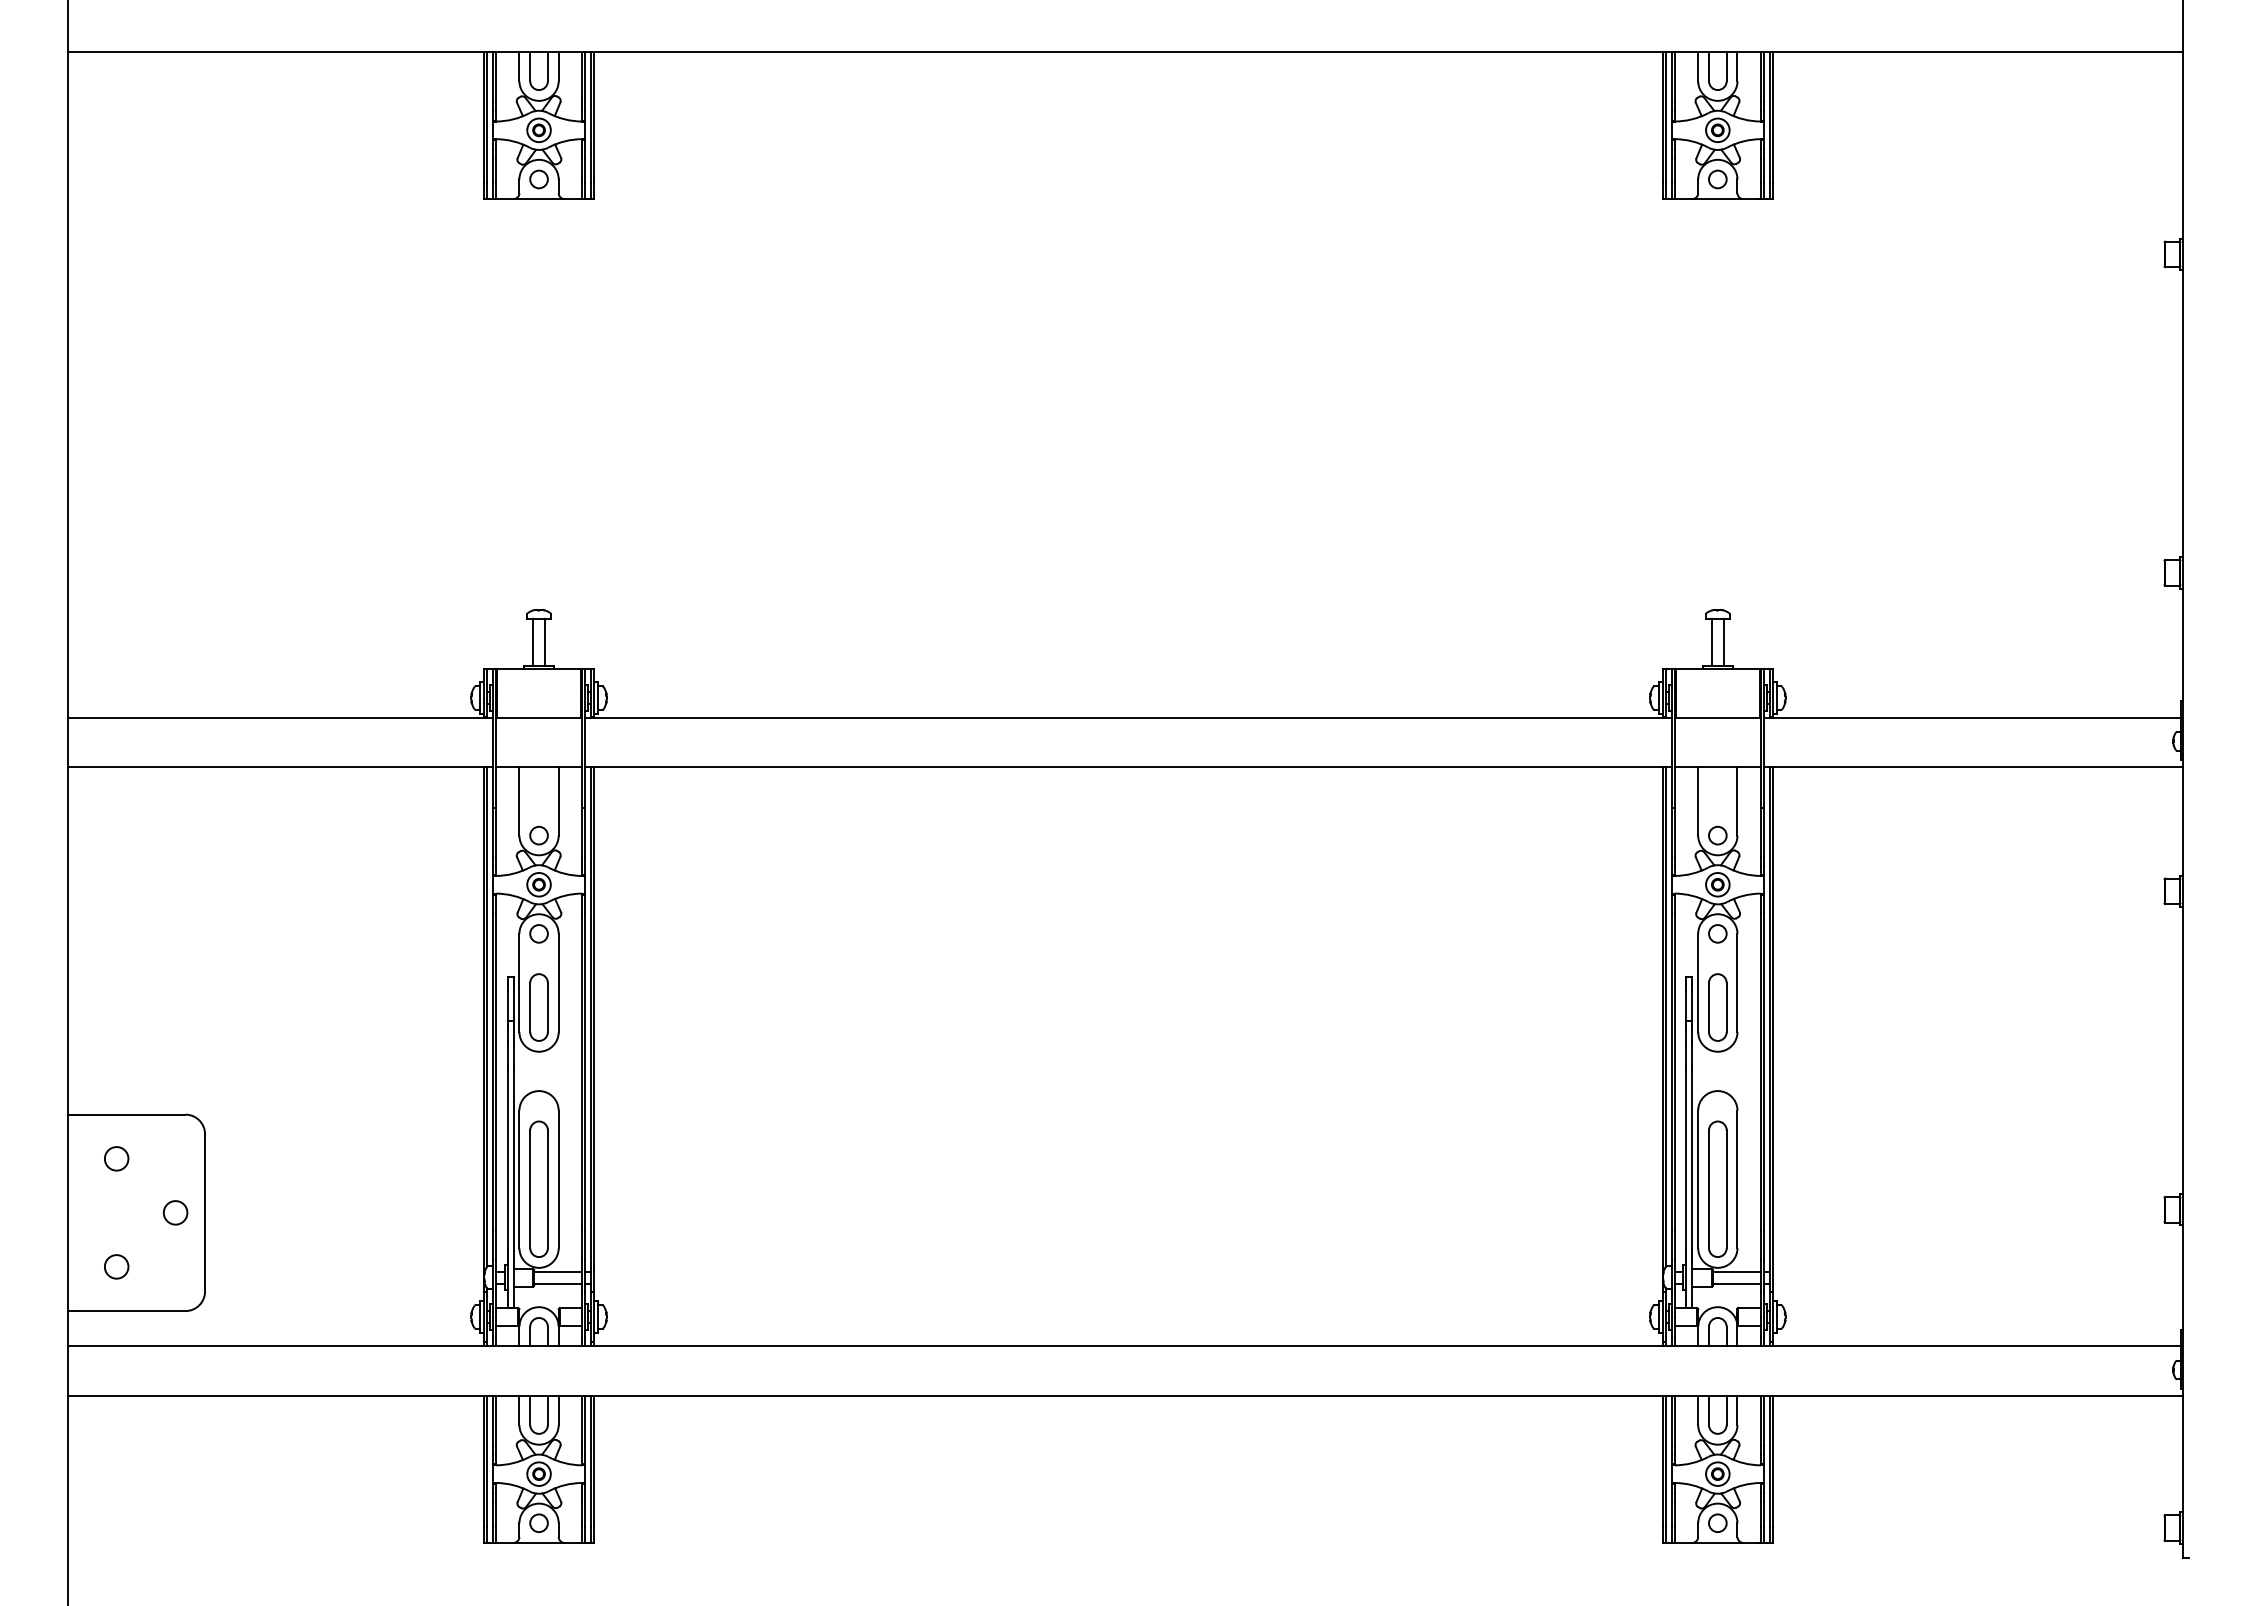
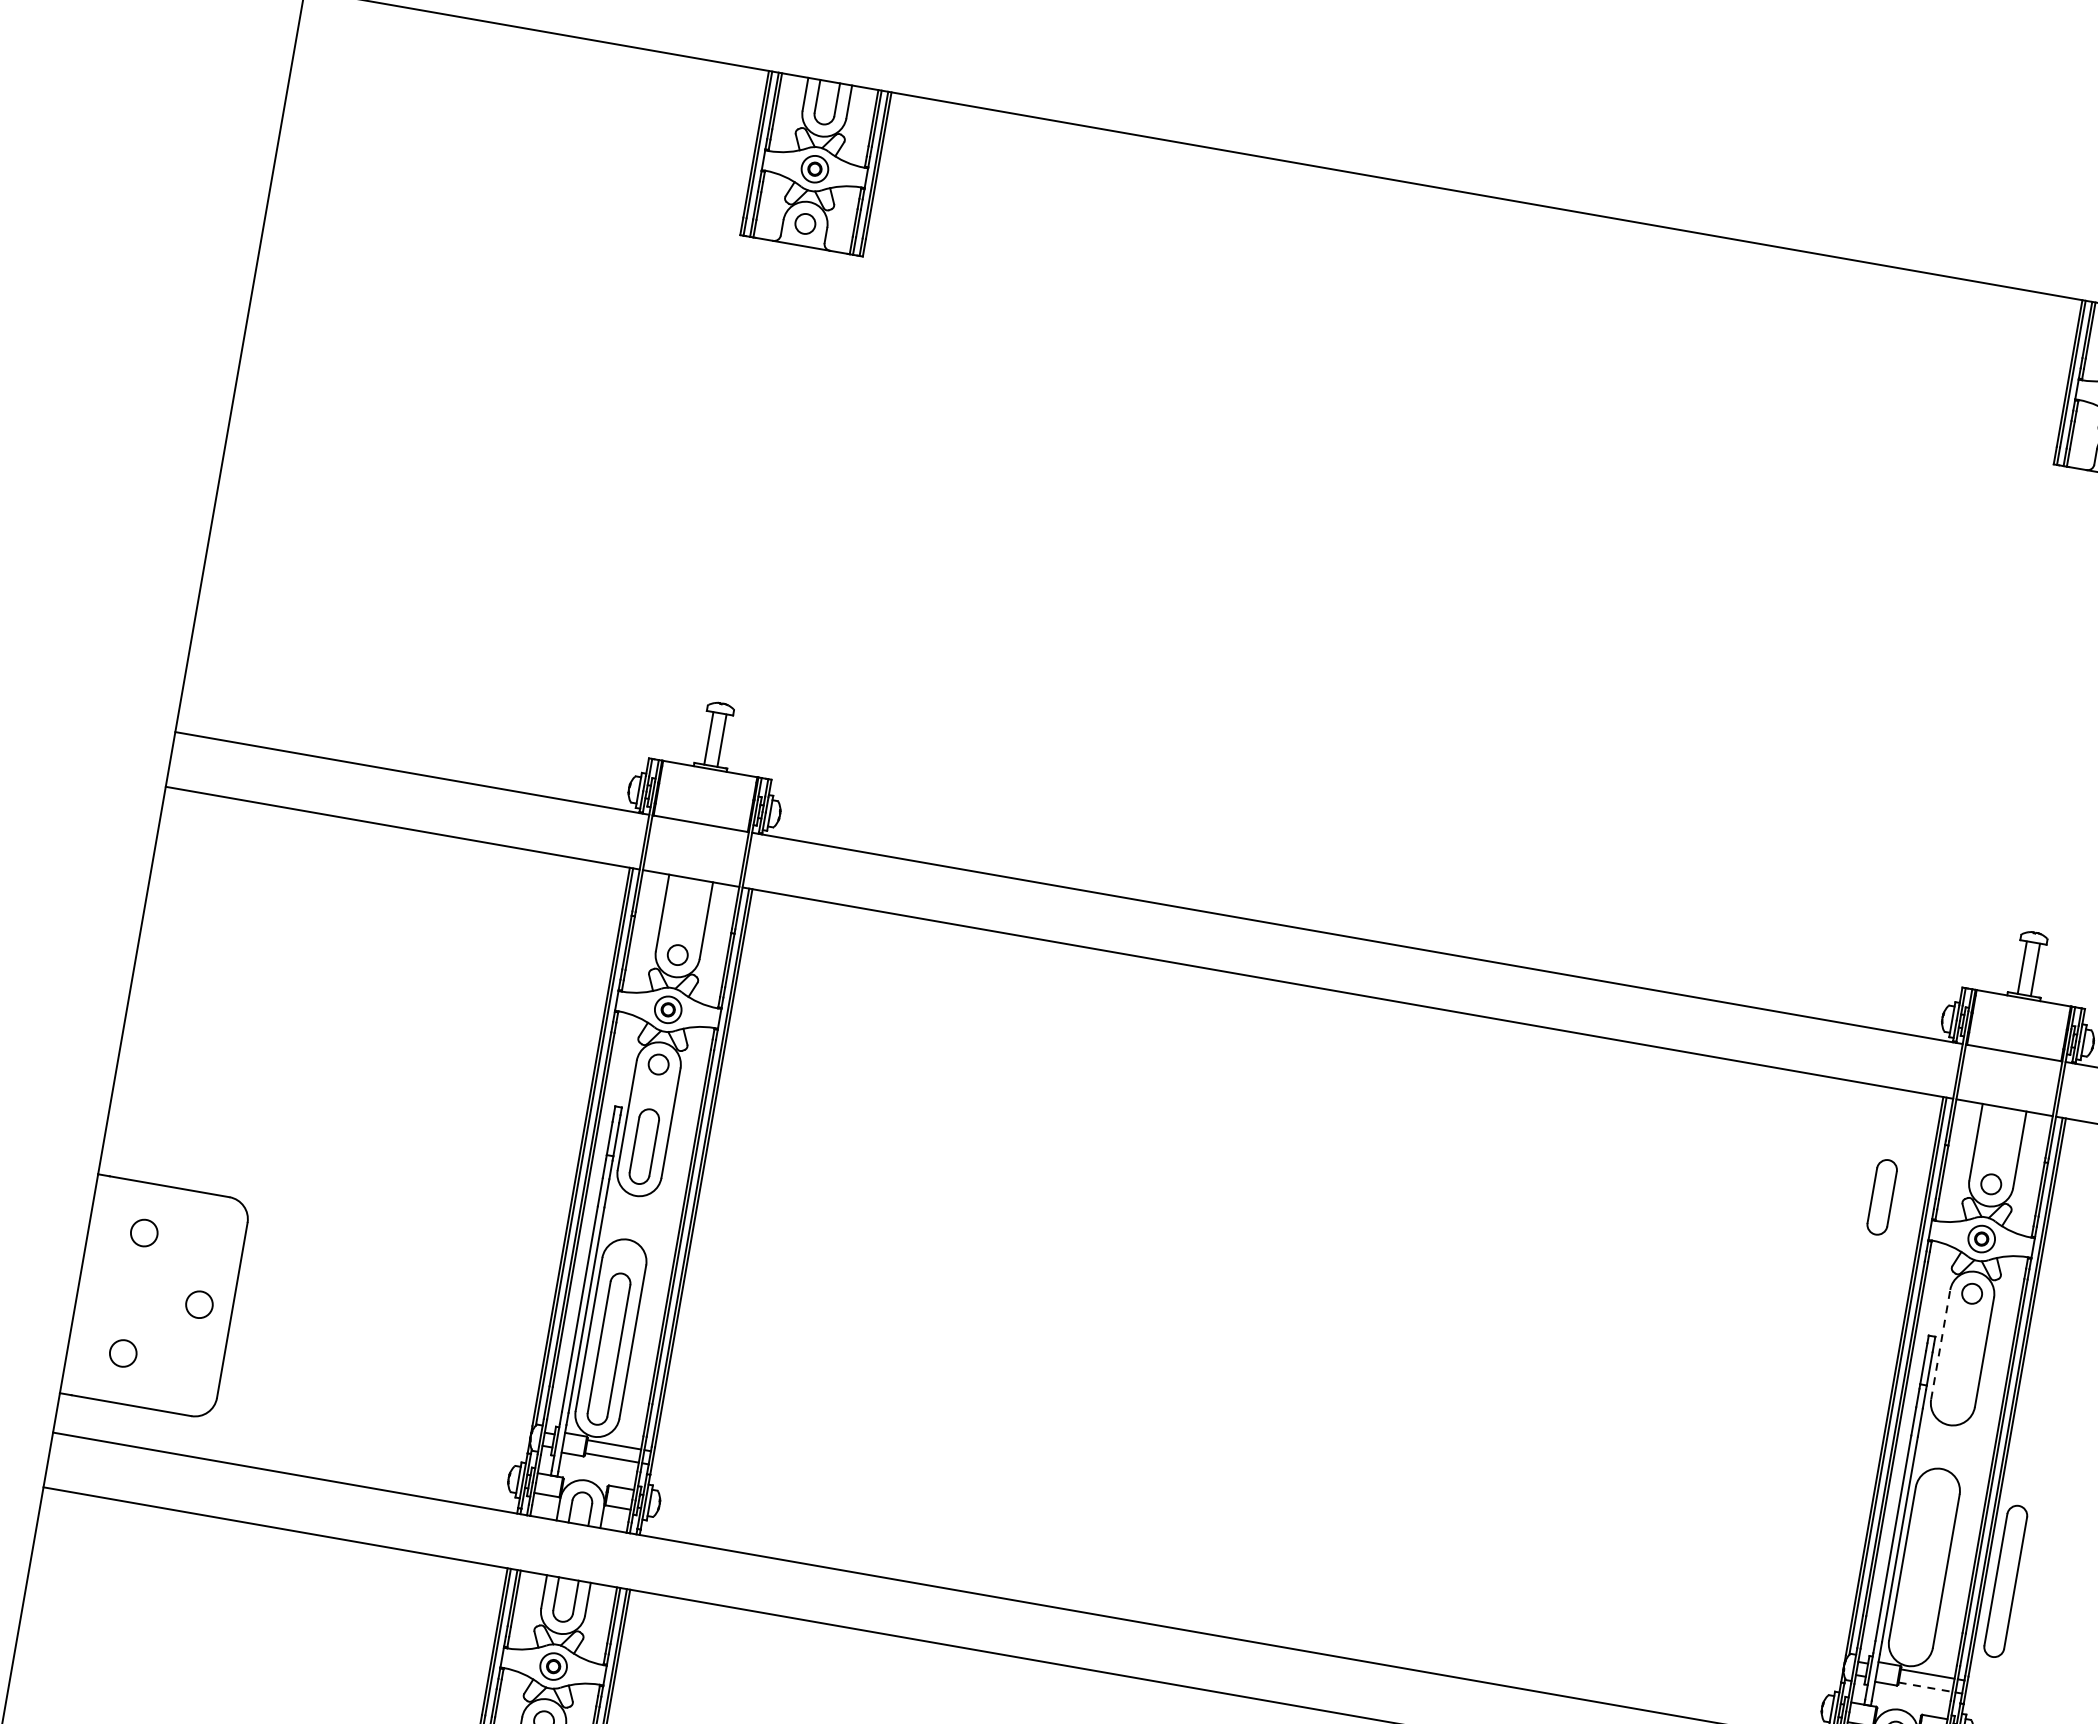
line: (1698, 982) -> (1941, 1344), solid -> dashed
part: (1717, 1007) -> (1881, 1197), moved
part: (1717, 1188) -> (2005, 1580), moved
line: (1737, 1283) -> (1926, 1687), solid -> dashed

